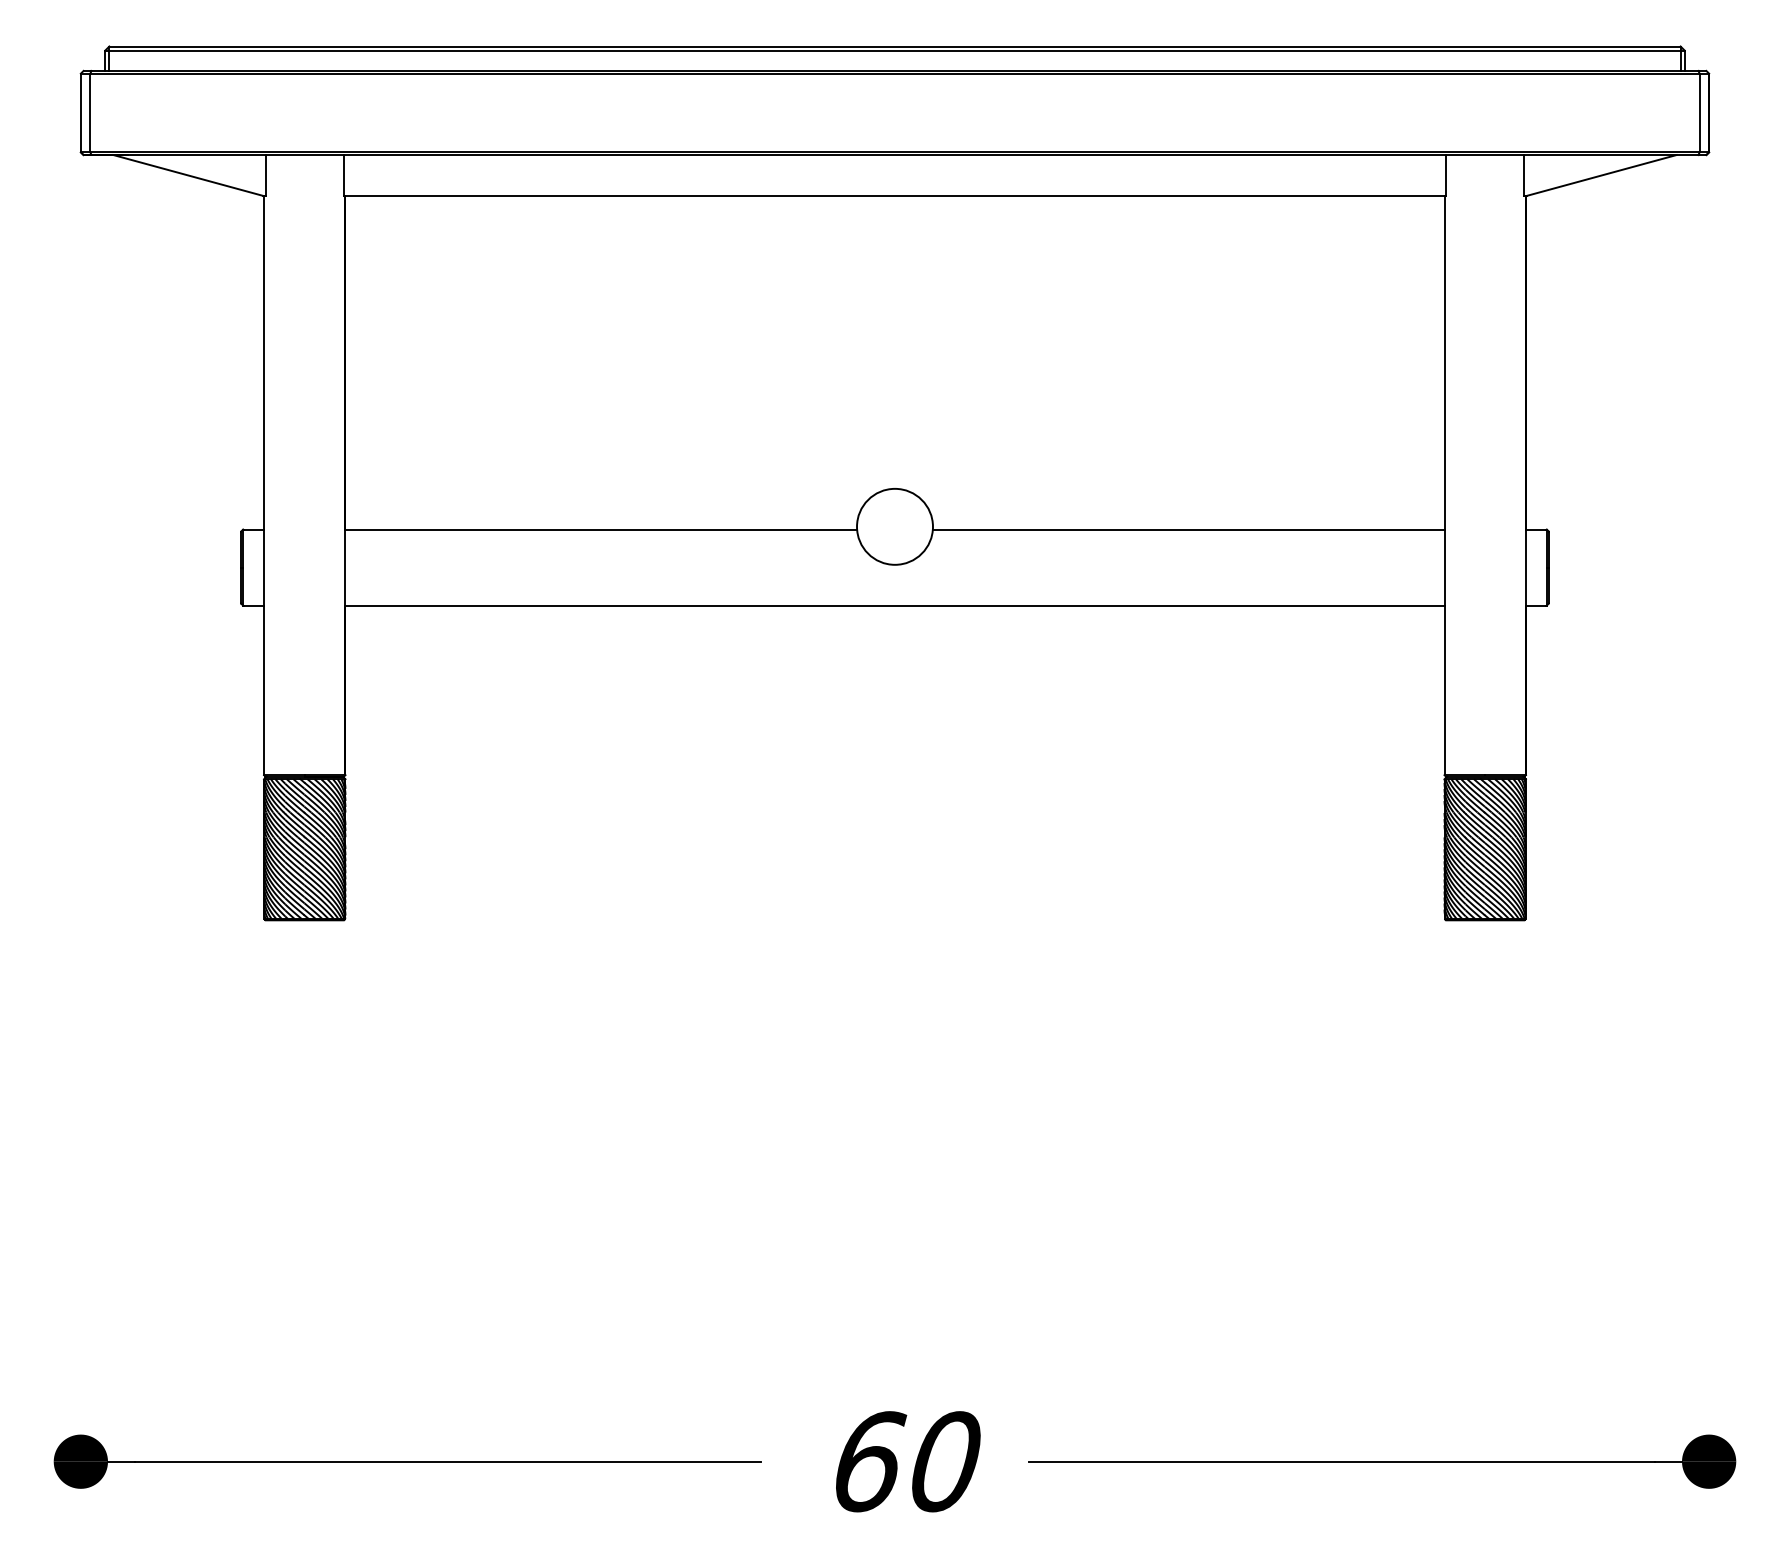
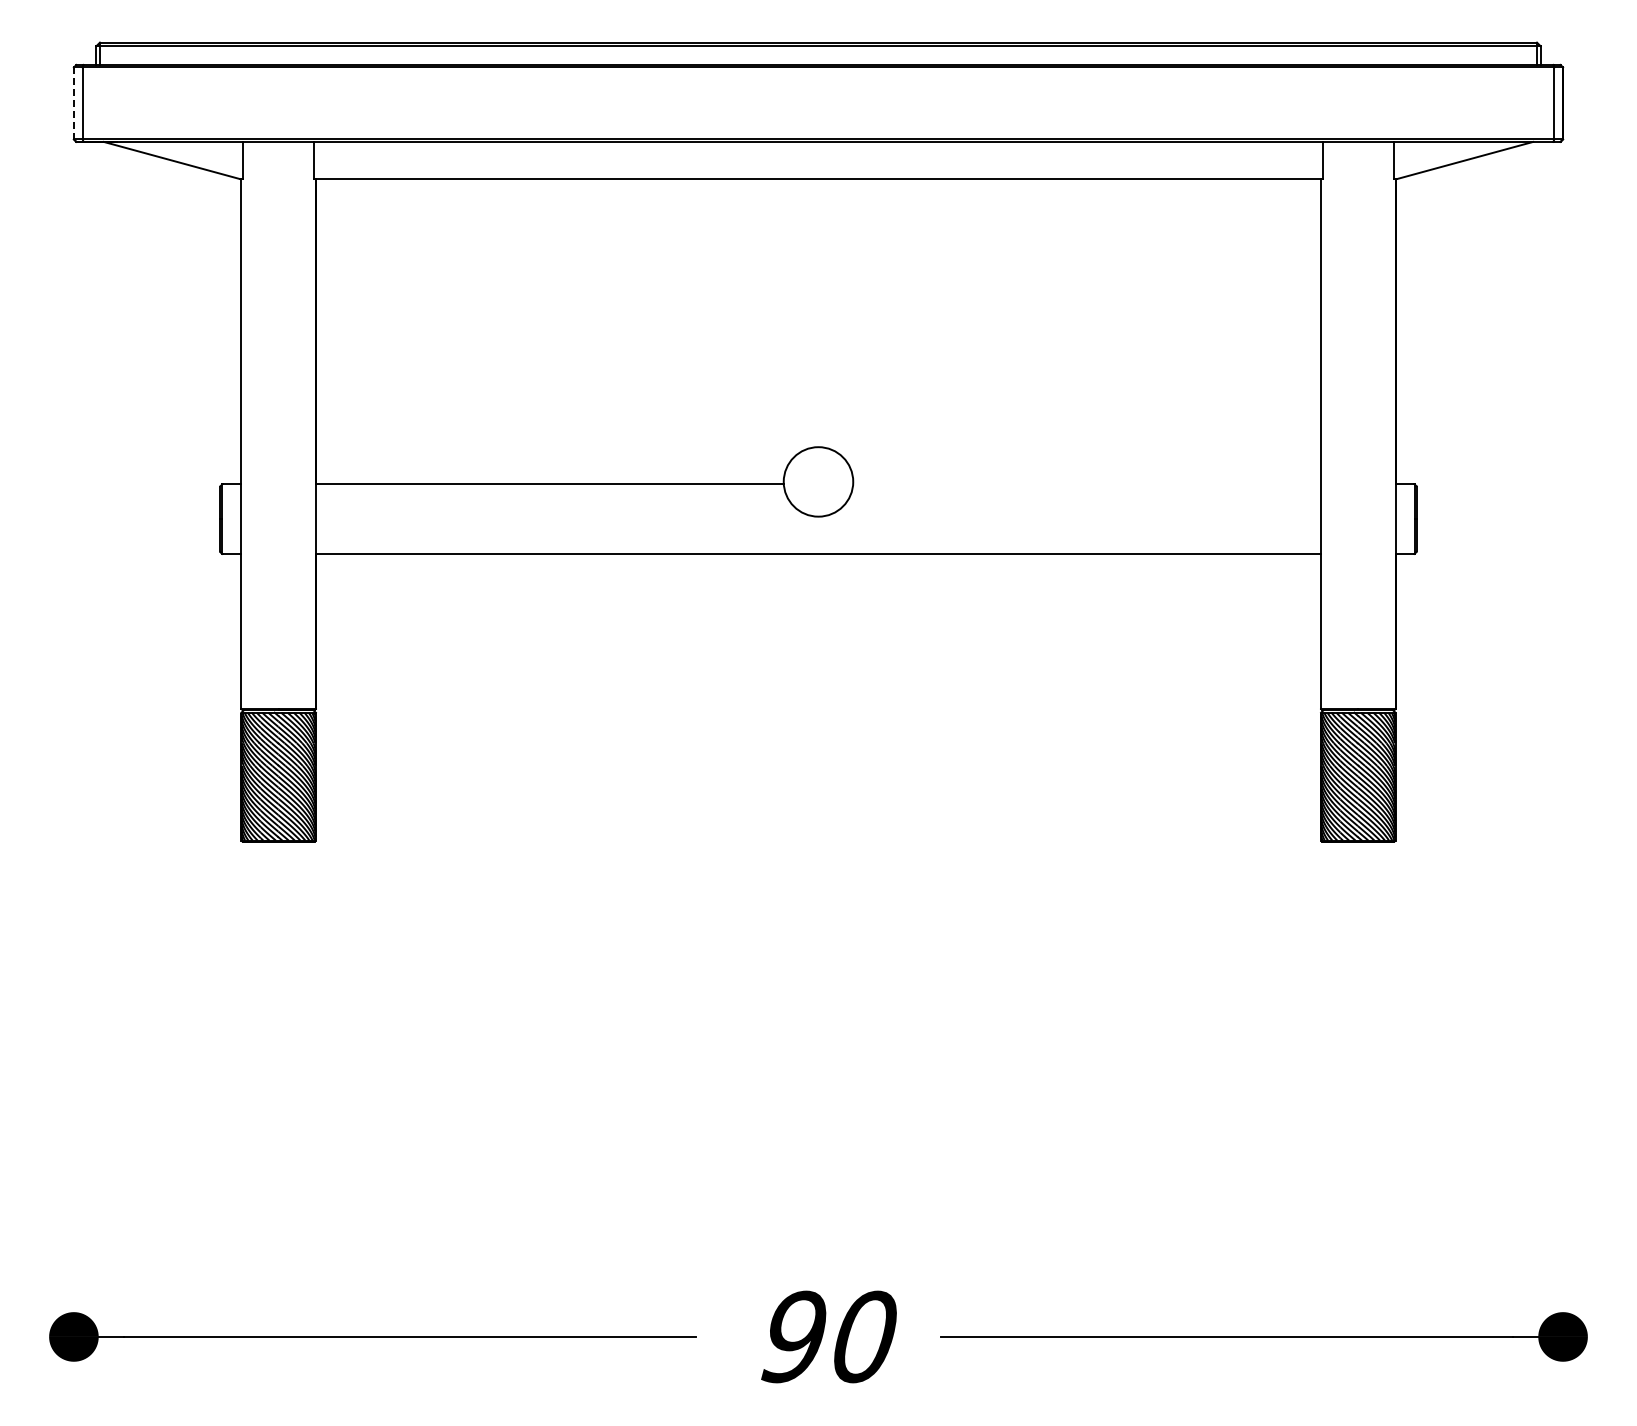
line: (80, 113) -> (73, 103), solid -> dashed
line: (1189, 529) -> (1087, 484), removed
text: (869, 1461) -> (795, 1336), 60 -> 90

